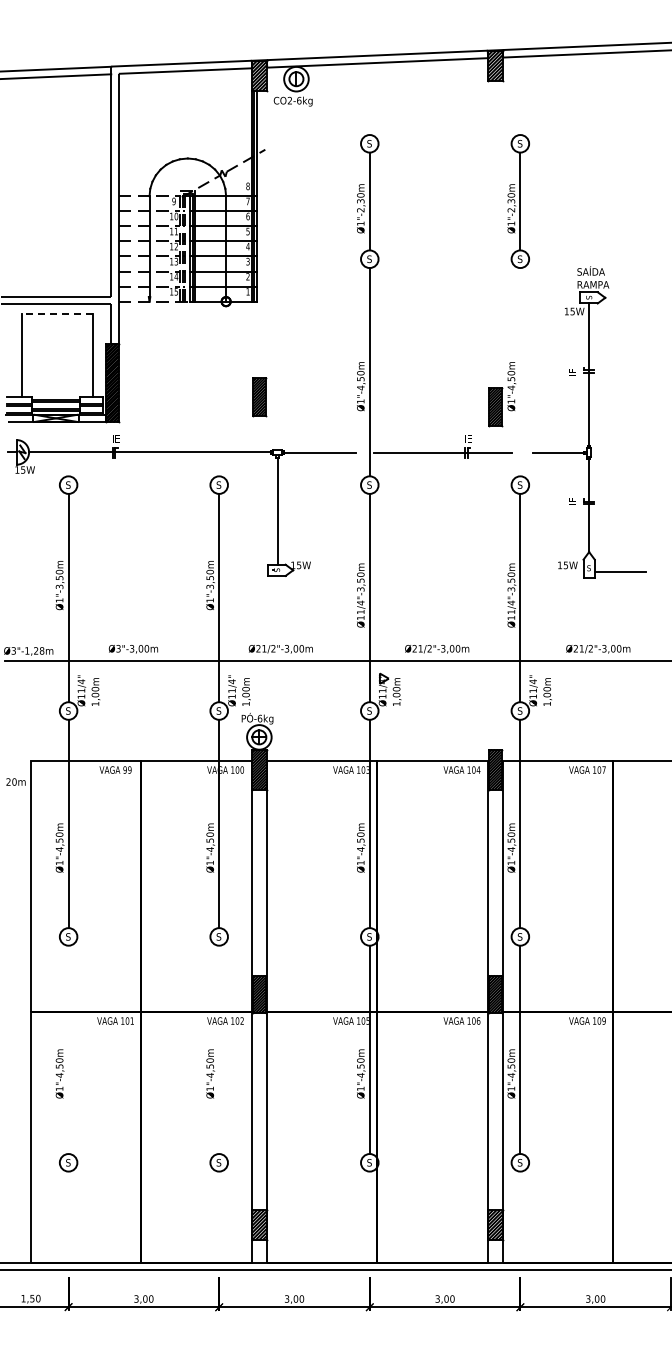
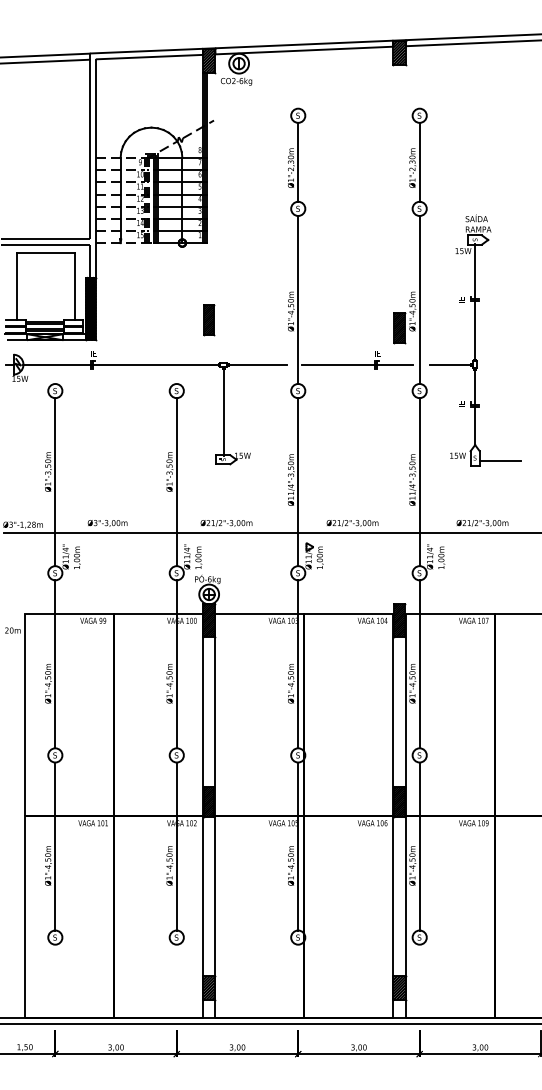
line: (57, 314) -> (46, 253), dashed -> solid
line: (520, 372) -> (419, 300), added
line: (68, 1049) -> (55, 846), added
line: (219, 1049) -> (177, 846), added

